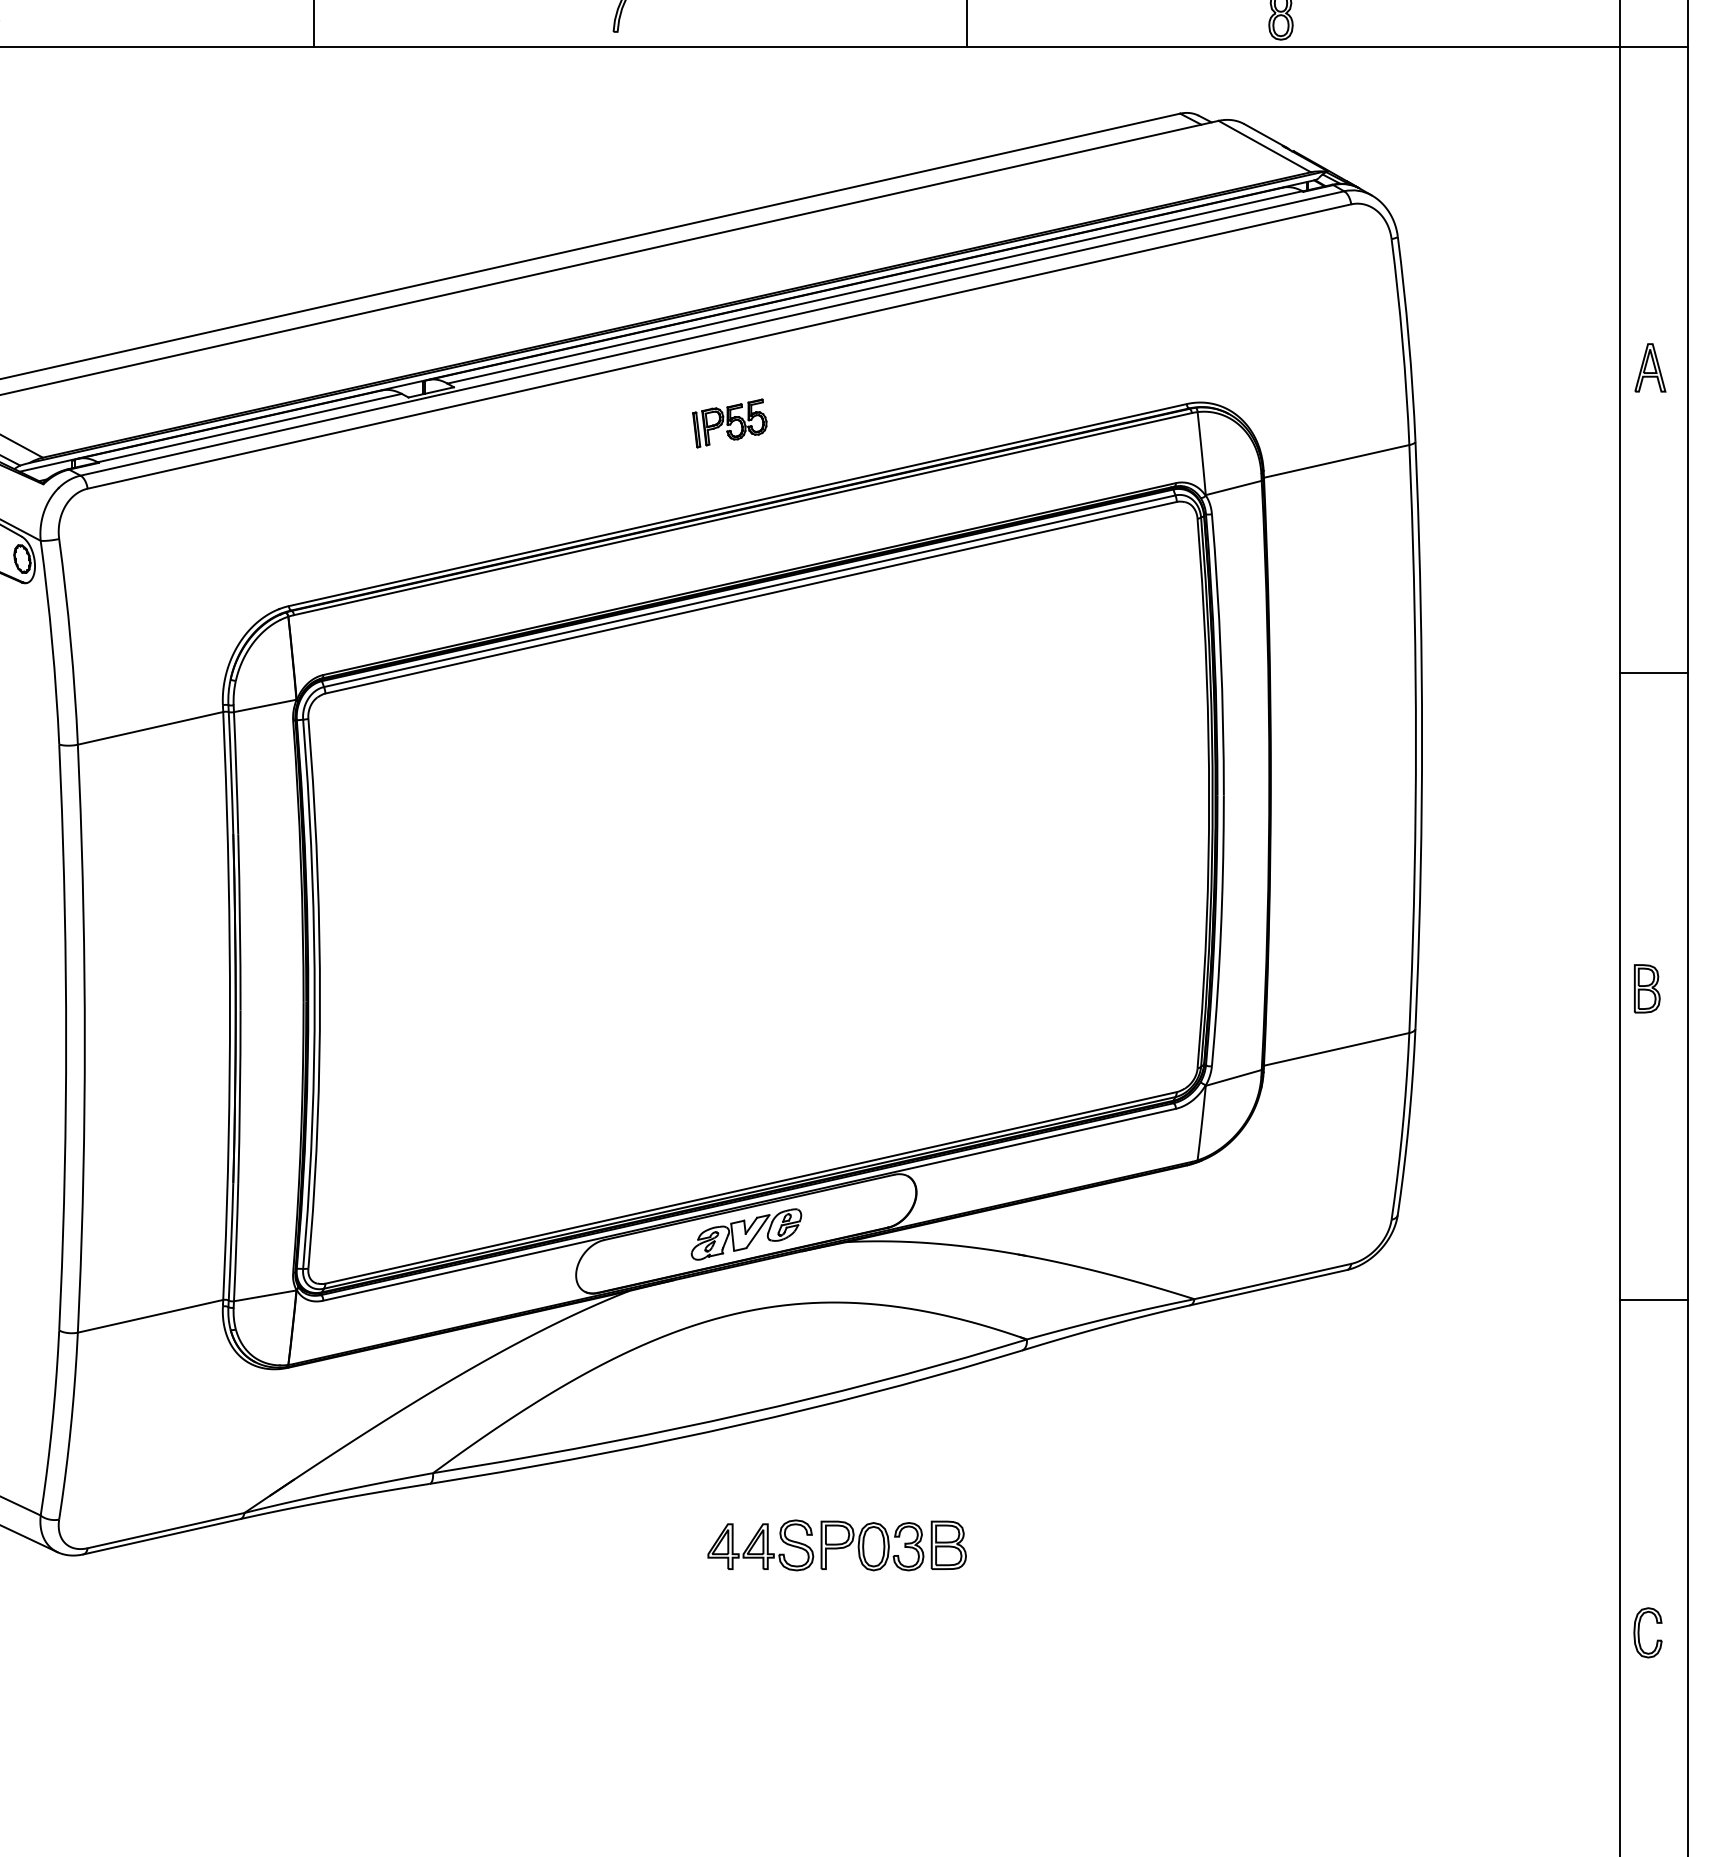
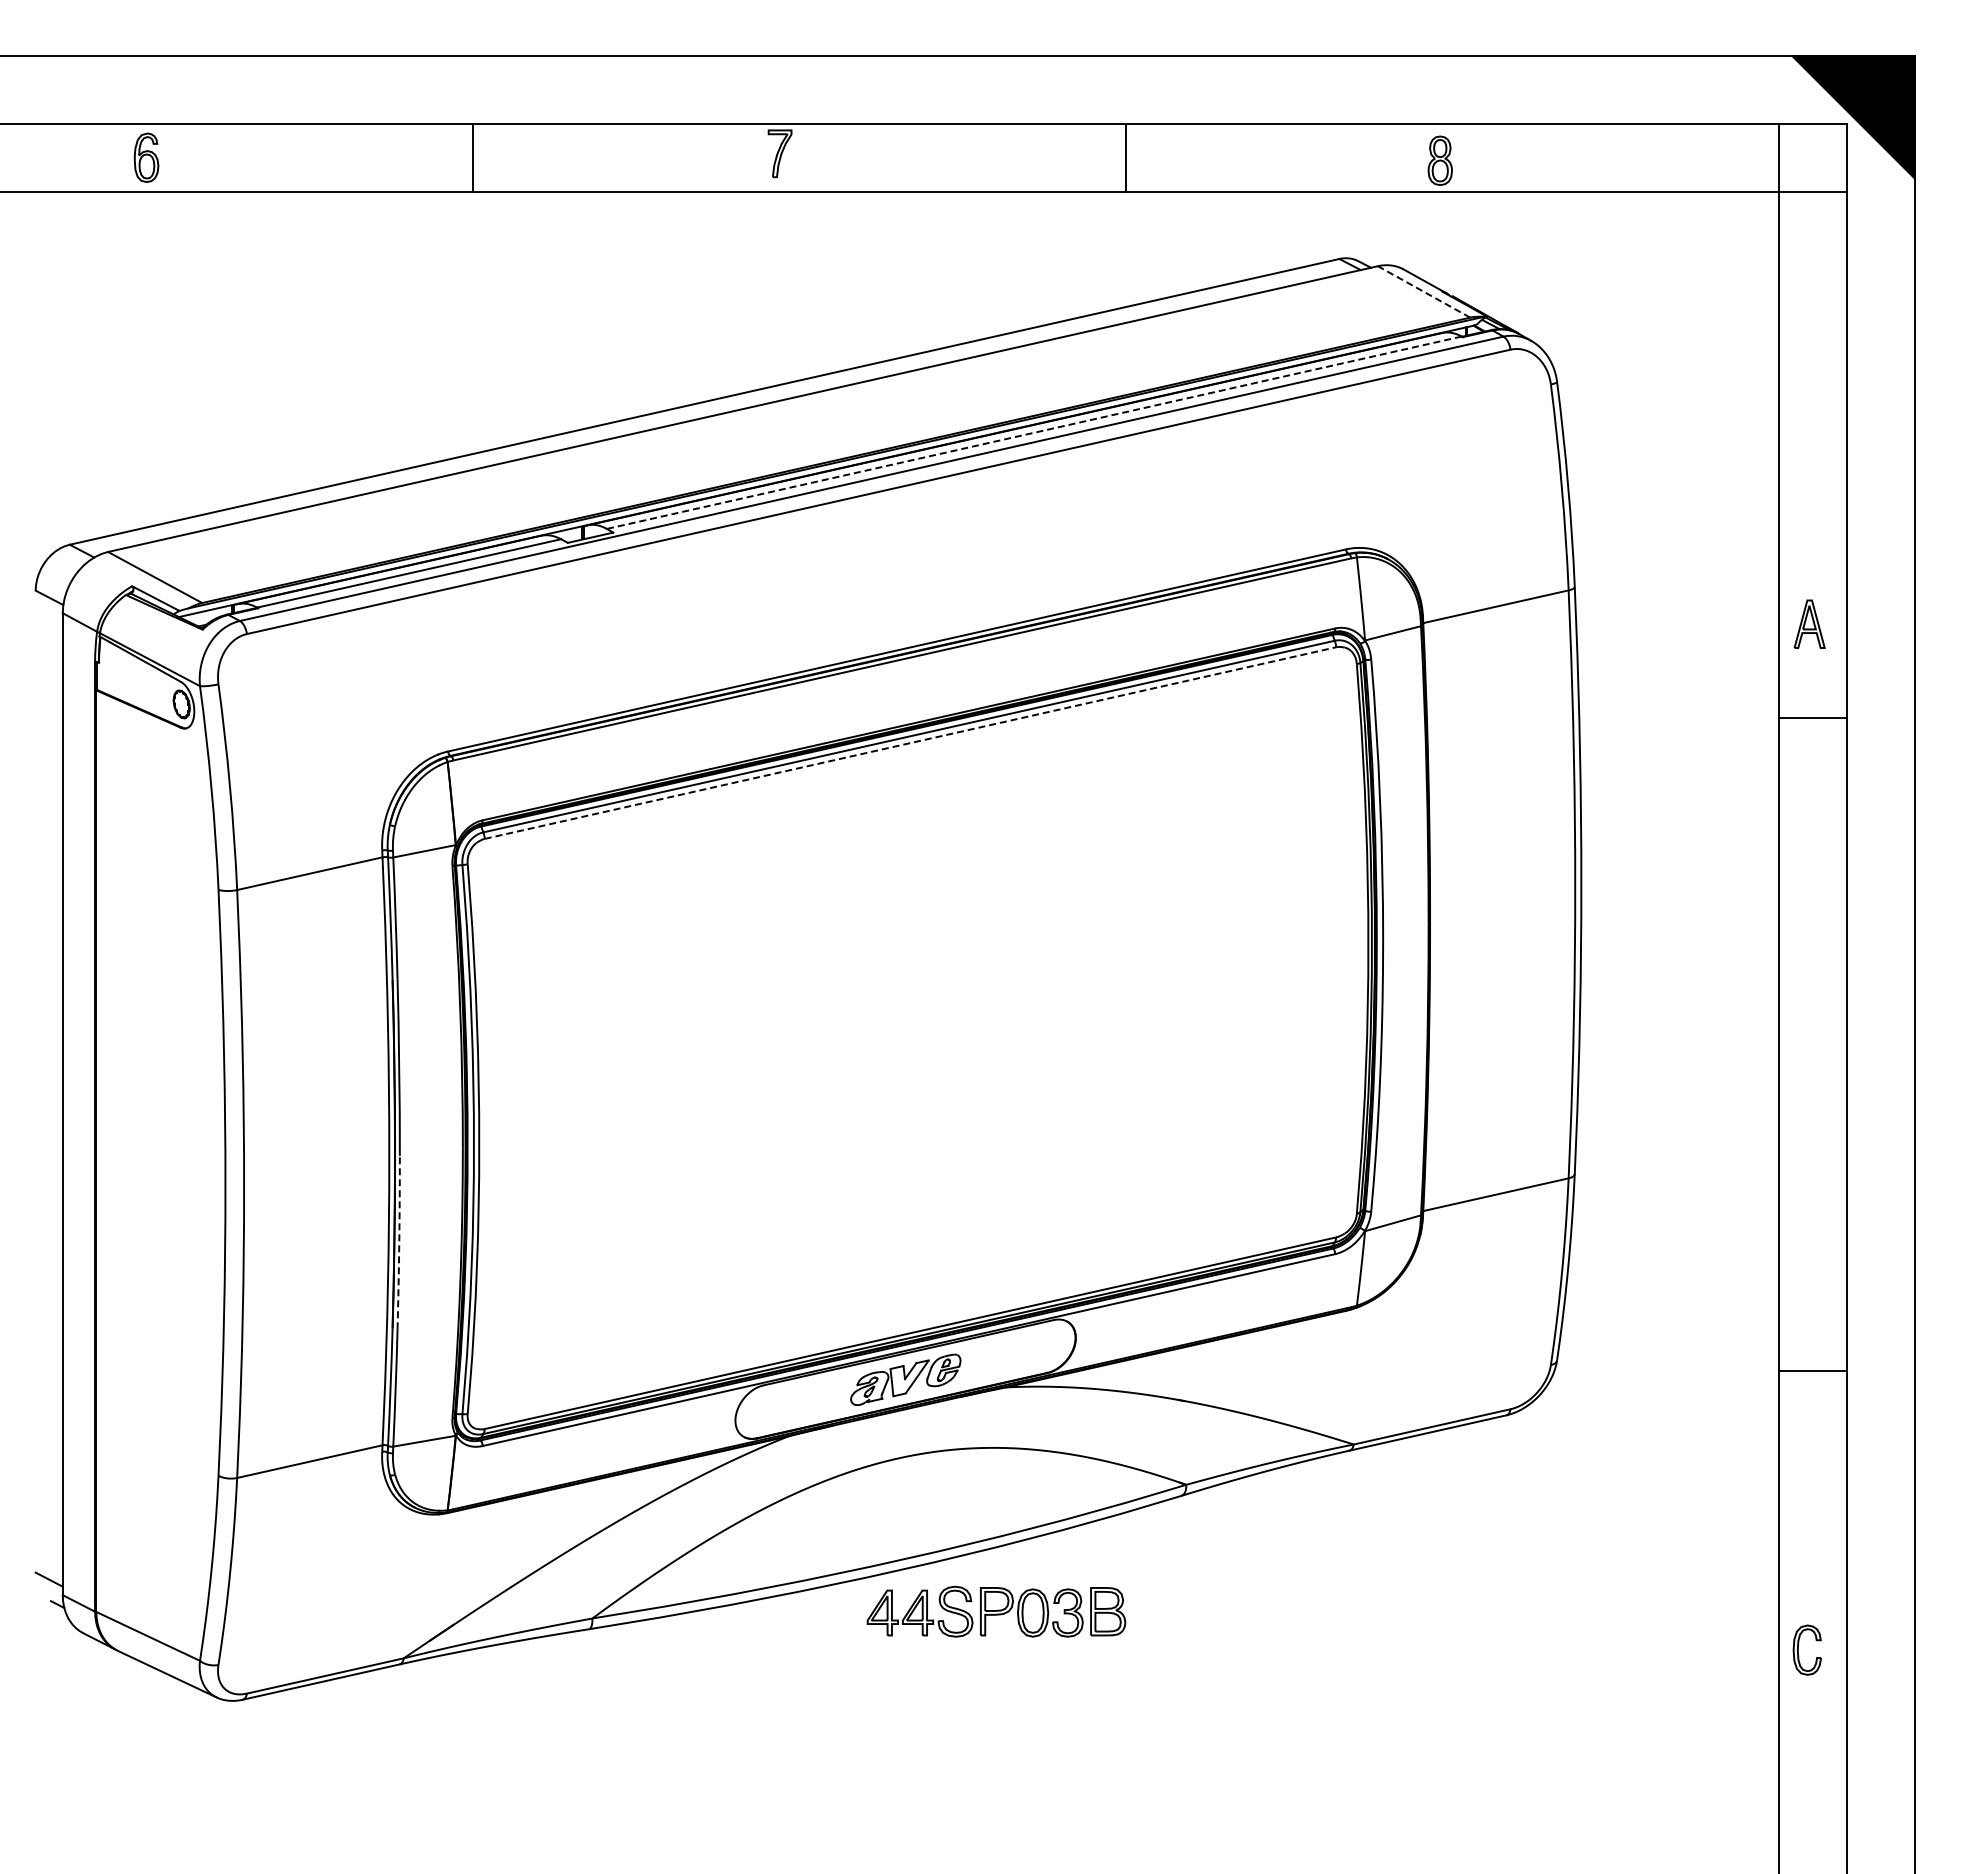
line: (1265, 146) -> (1424, 291), solid -> dashed
line: (874, 287) -> (1033, 432), solid -> dashed
part: (1650, 367) -> (1809, 623), moved
part: (729, 423) -> (888, 568), removed
line: (752, 597) -> (911, 742), solid -> dashed
line: (1653, 673) -> (1812, 717), moved
part: (1647, 988) -> (1806, 1133), removed
arc: (240, 1097) -> (399, 1242), solid -> dashed
line: (1653, 1300) -> (1812, 1371), moved
part: (837, 1545) -> (996, 1611), moved
part: (1639, 1632) -> (1798, 1649), moved

